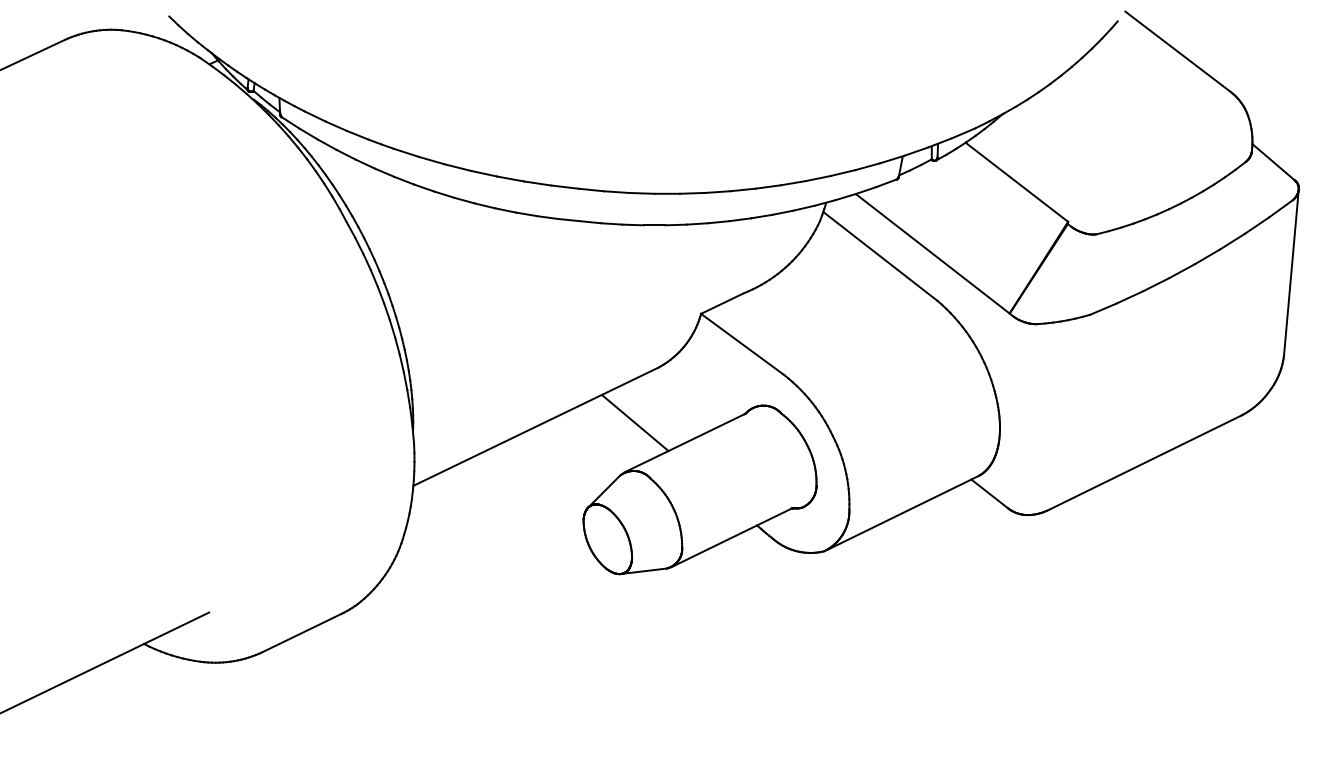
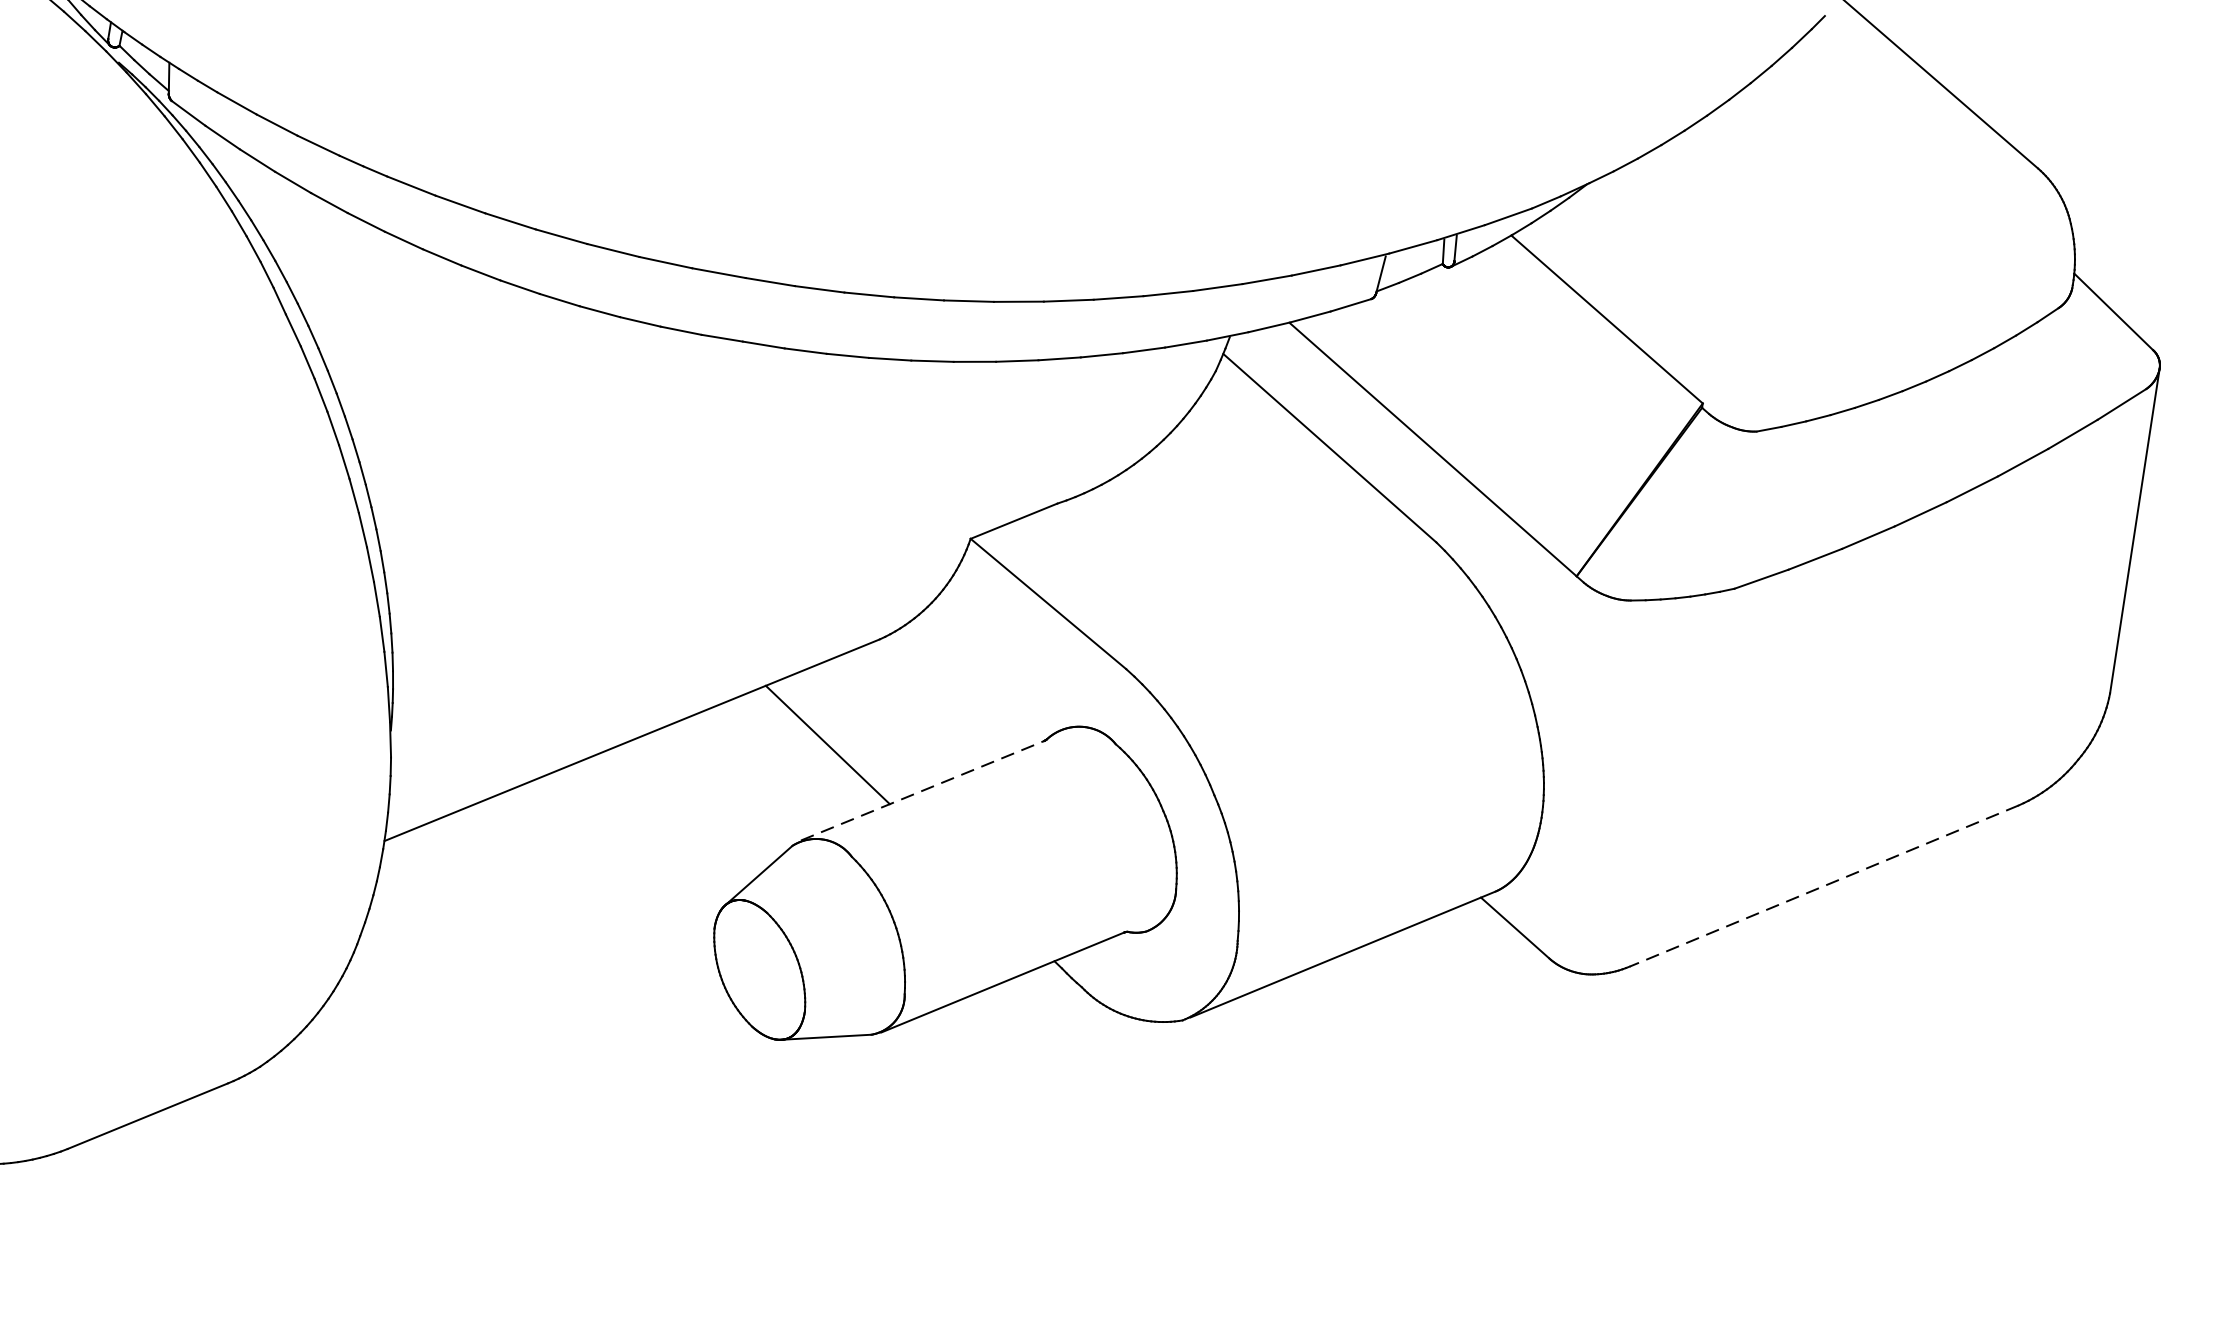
line: (684, 443) -> (922, 791), solid -> dashed
line: (1144, 462) -> (1823, 885), solid -> dashed

